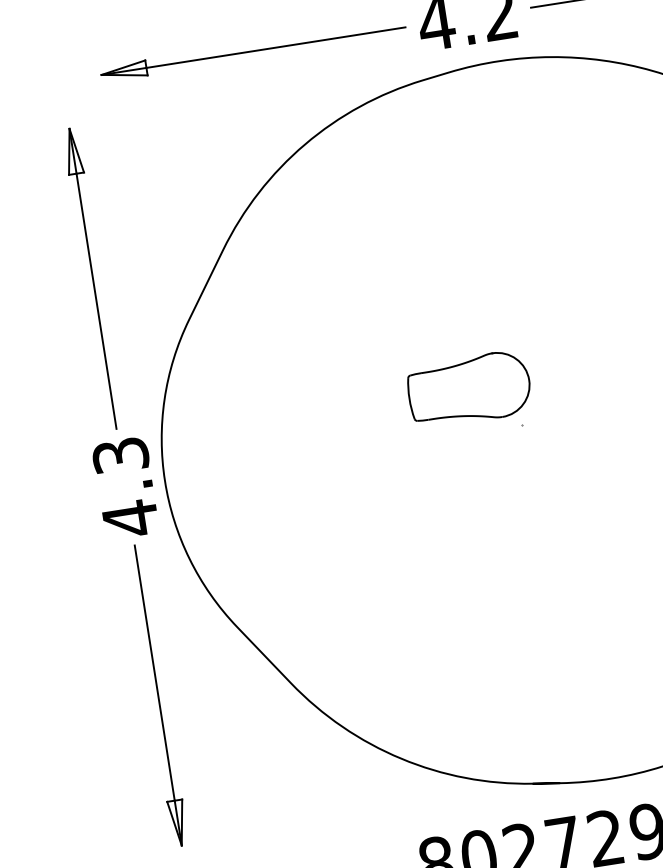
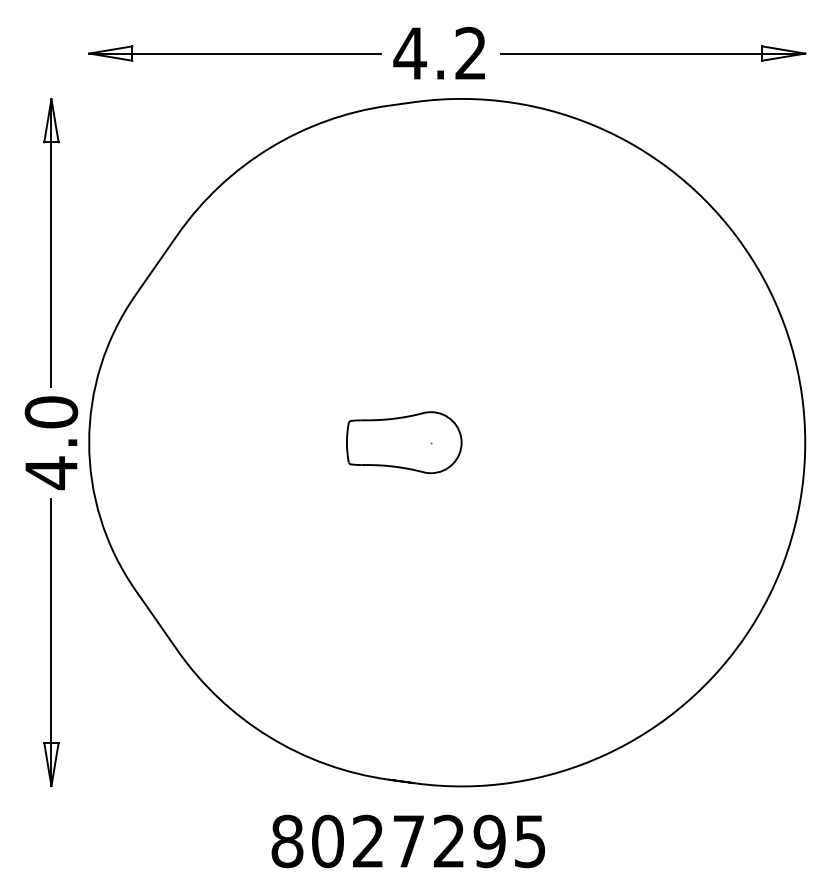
part: (469, 389) -> (404, 442), moved
text: (120, 455) -> (51, 412), 4.3 -> 4.0

